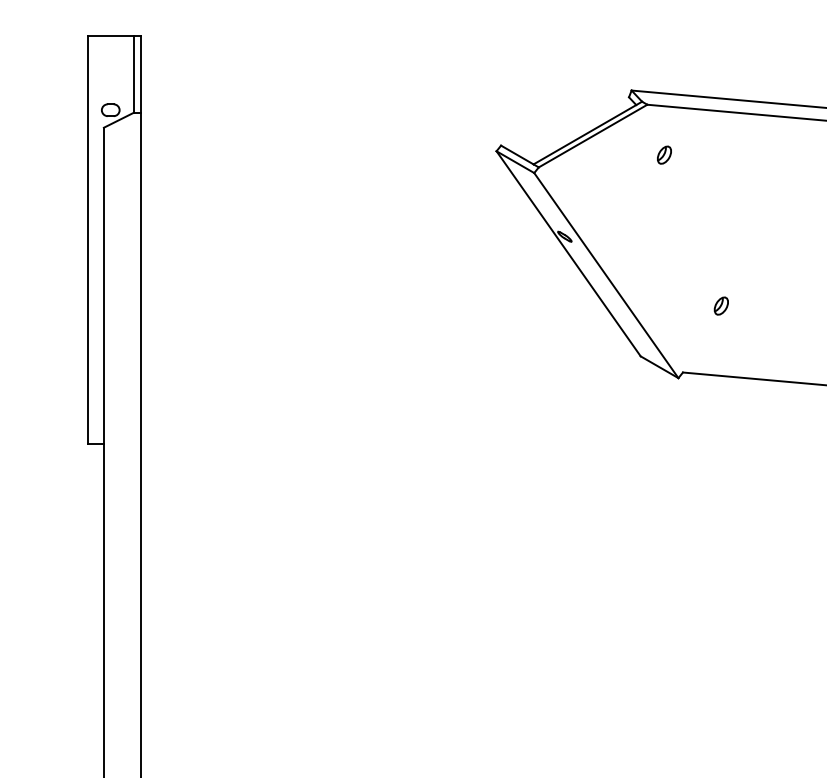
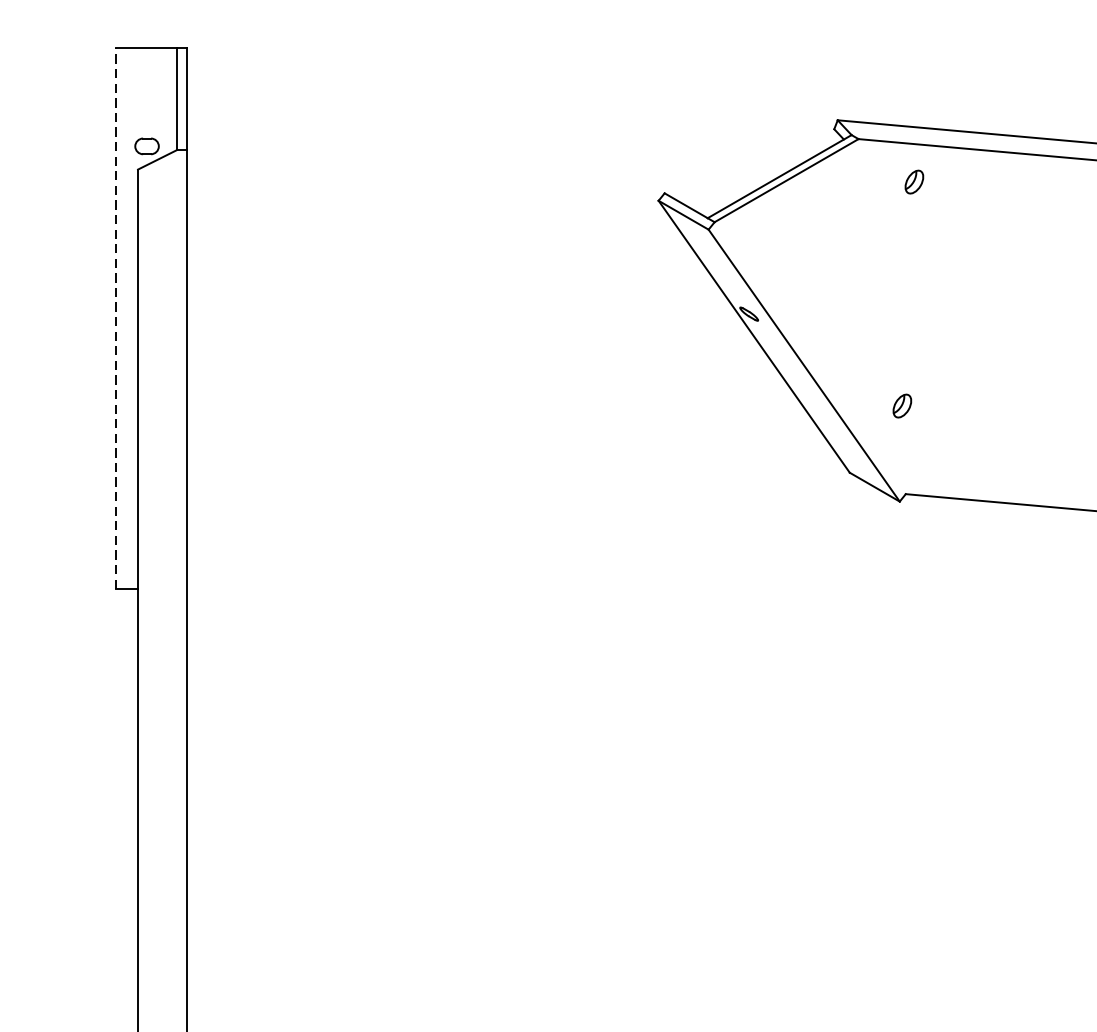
part: (664, 154) -> (914, 181), moved
line: (87, 240) -> (116, 319), solid -> dashed
part: (720, 305) -> (901, 405), moved

